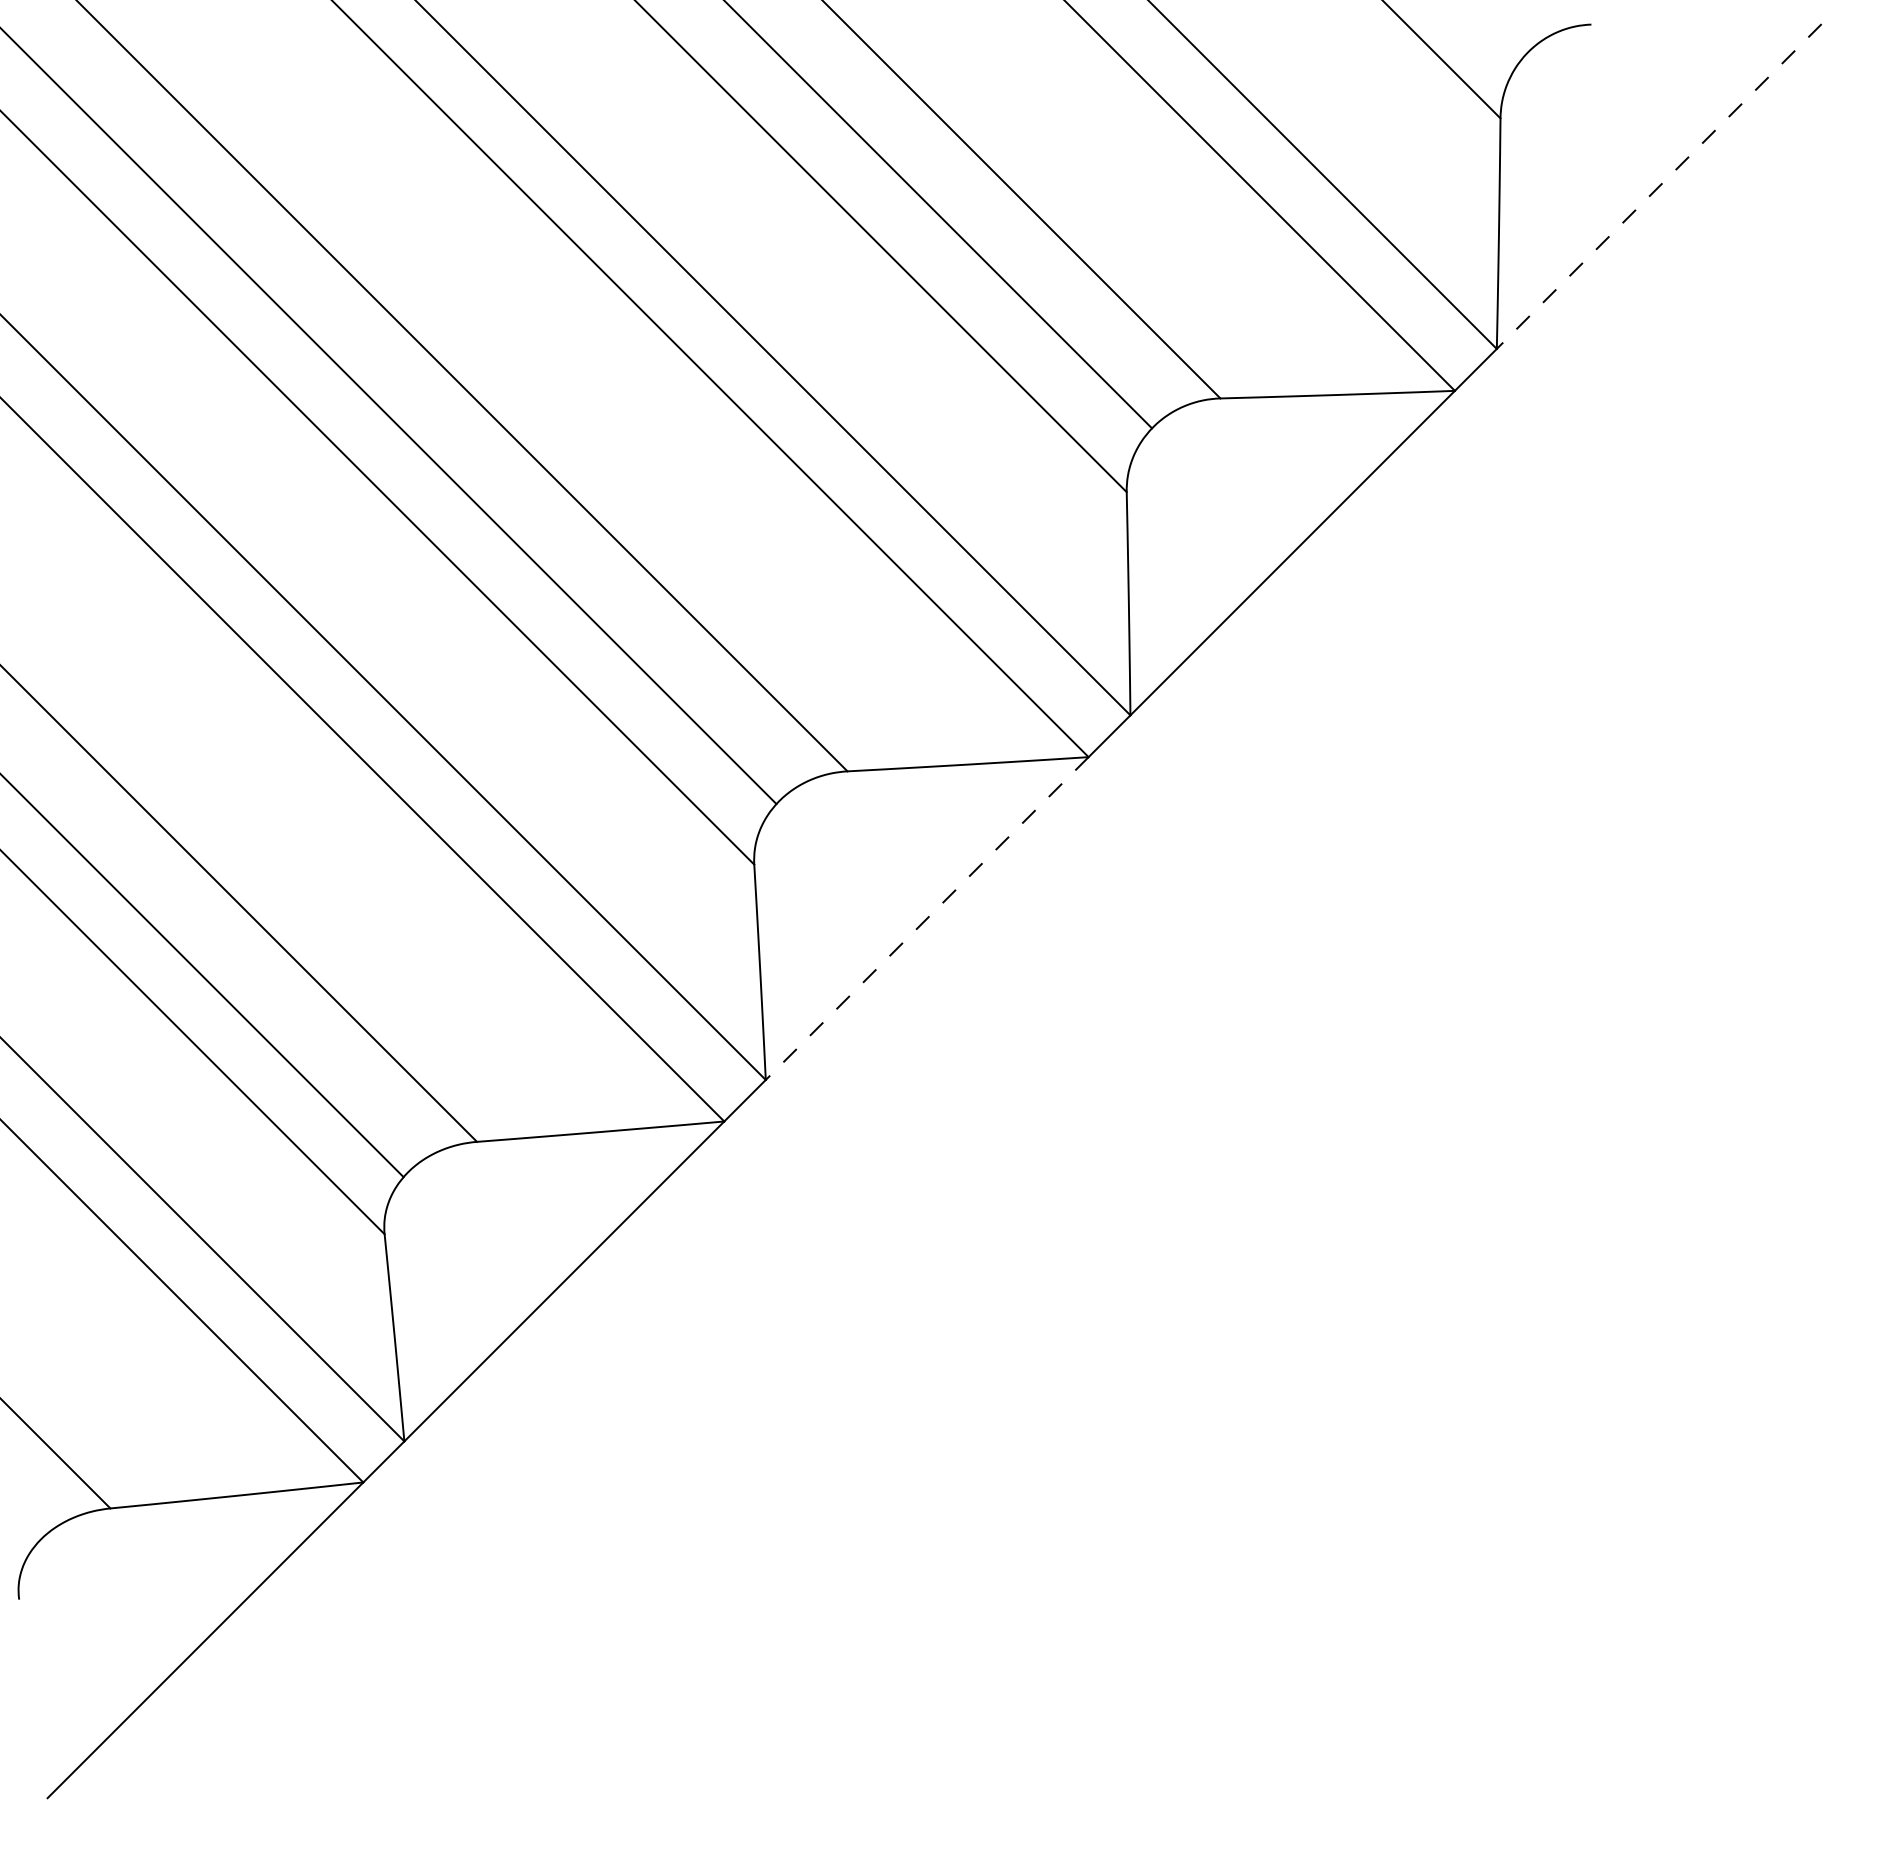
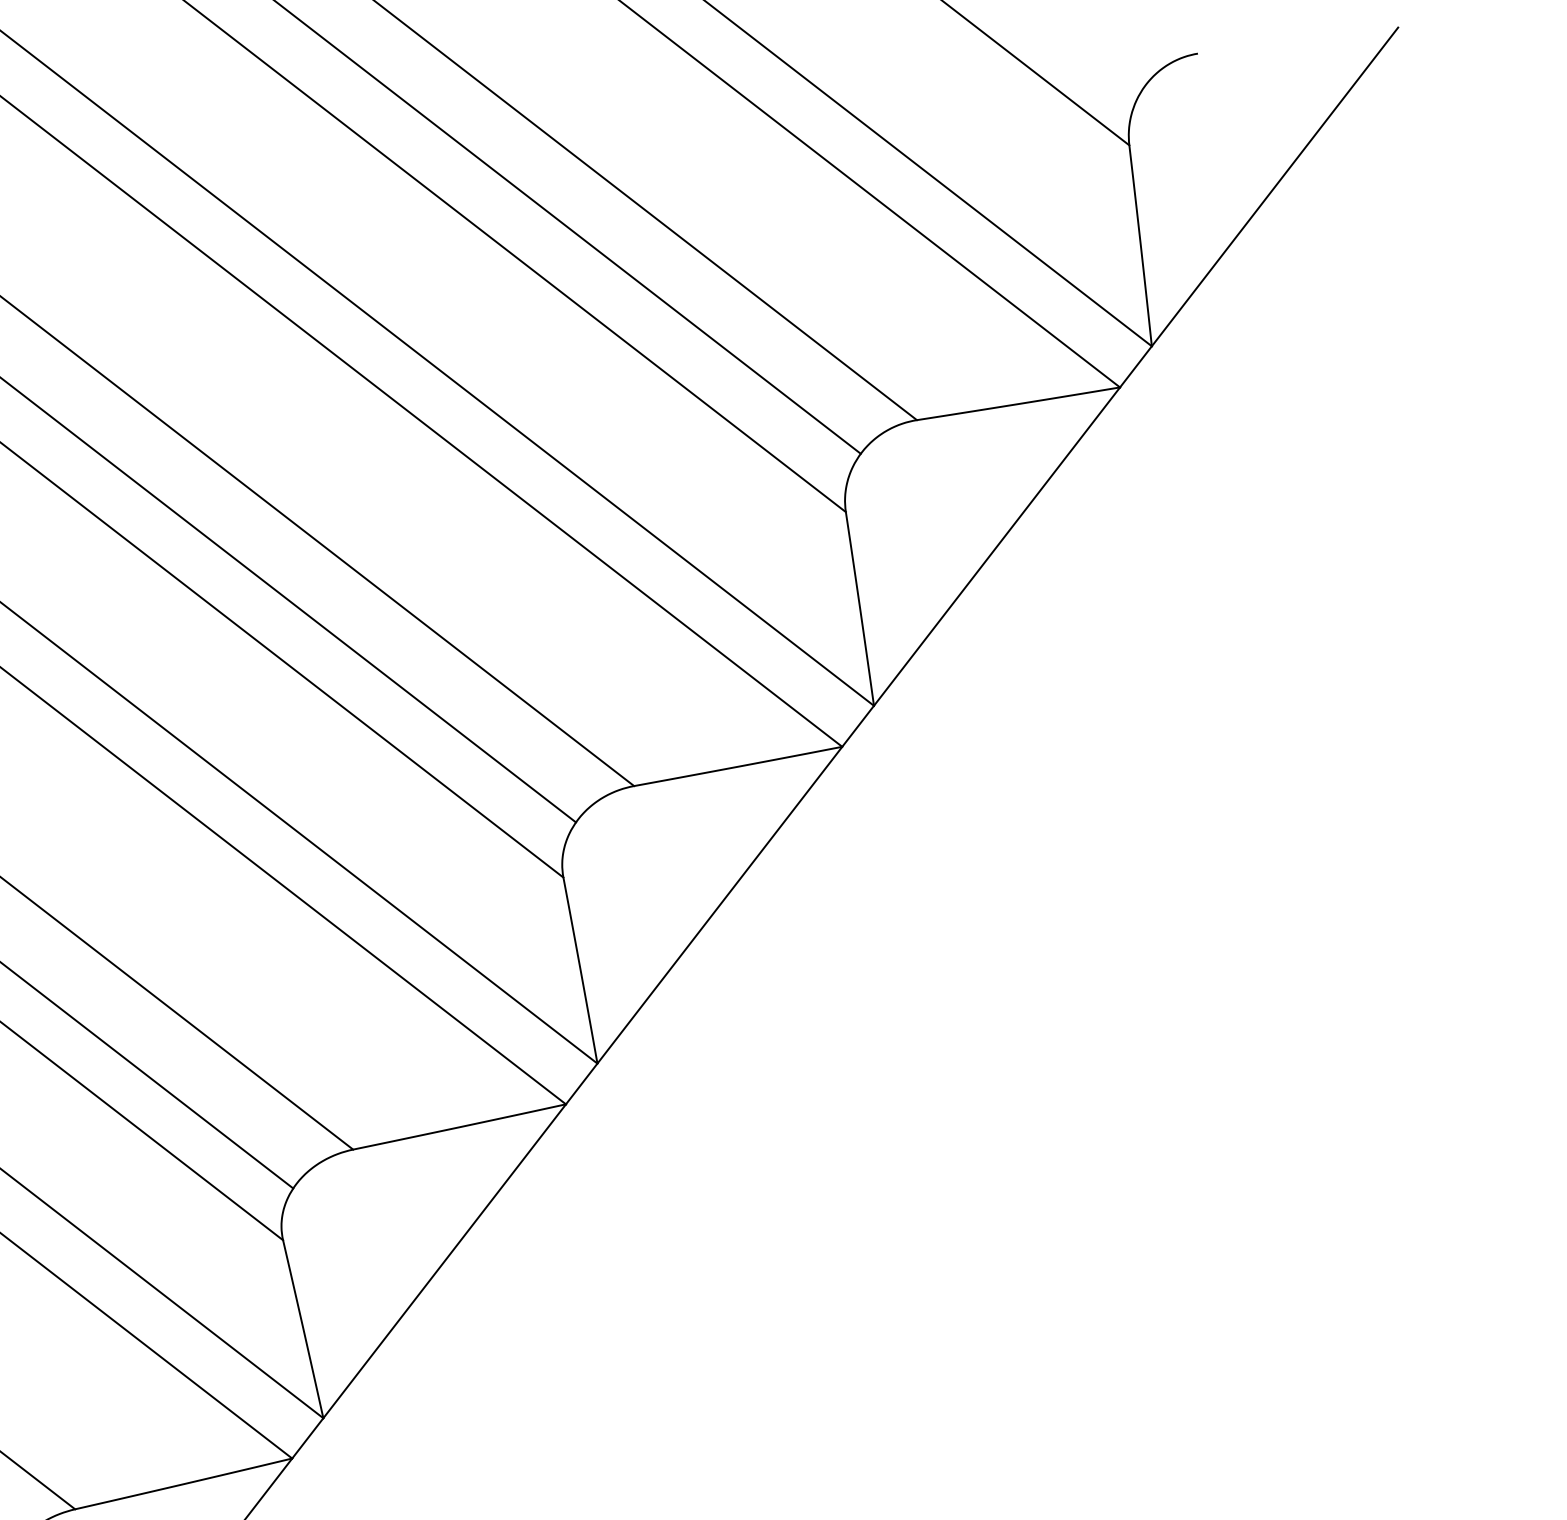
line: (1659, 186) -> (1275, 186), dashed -> solid
line: (926, 918) -> (719, 905), dashed -> solid

